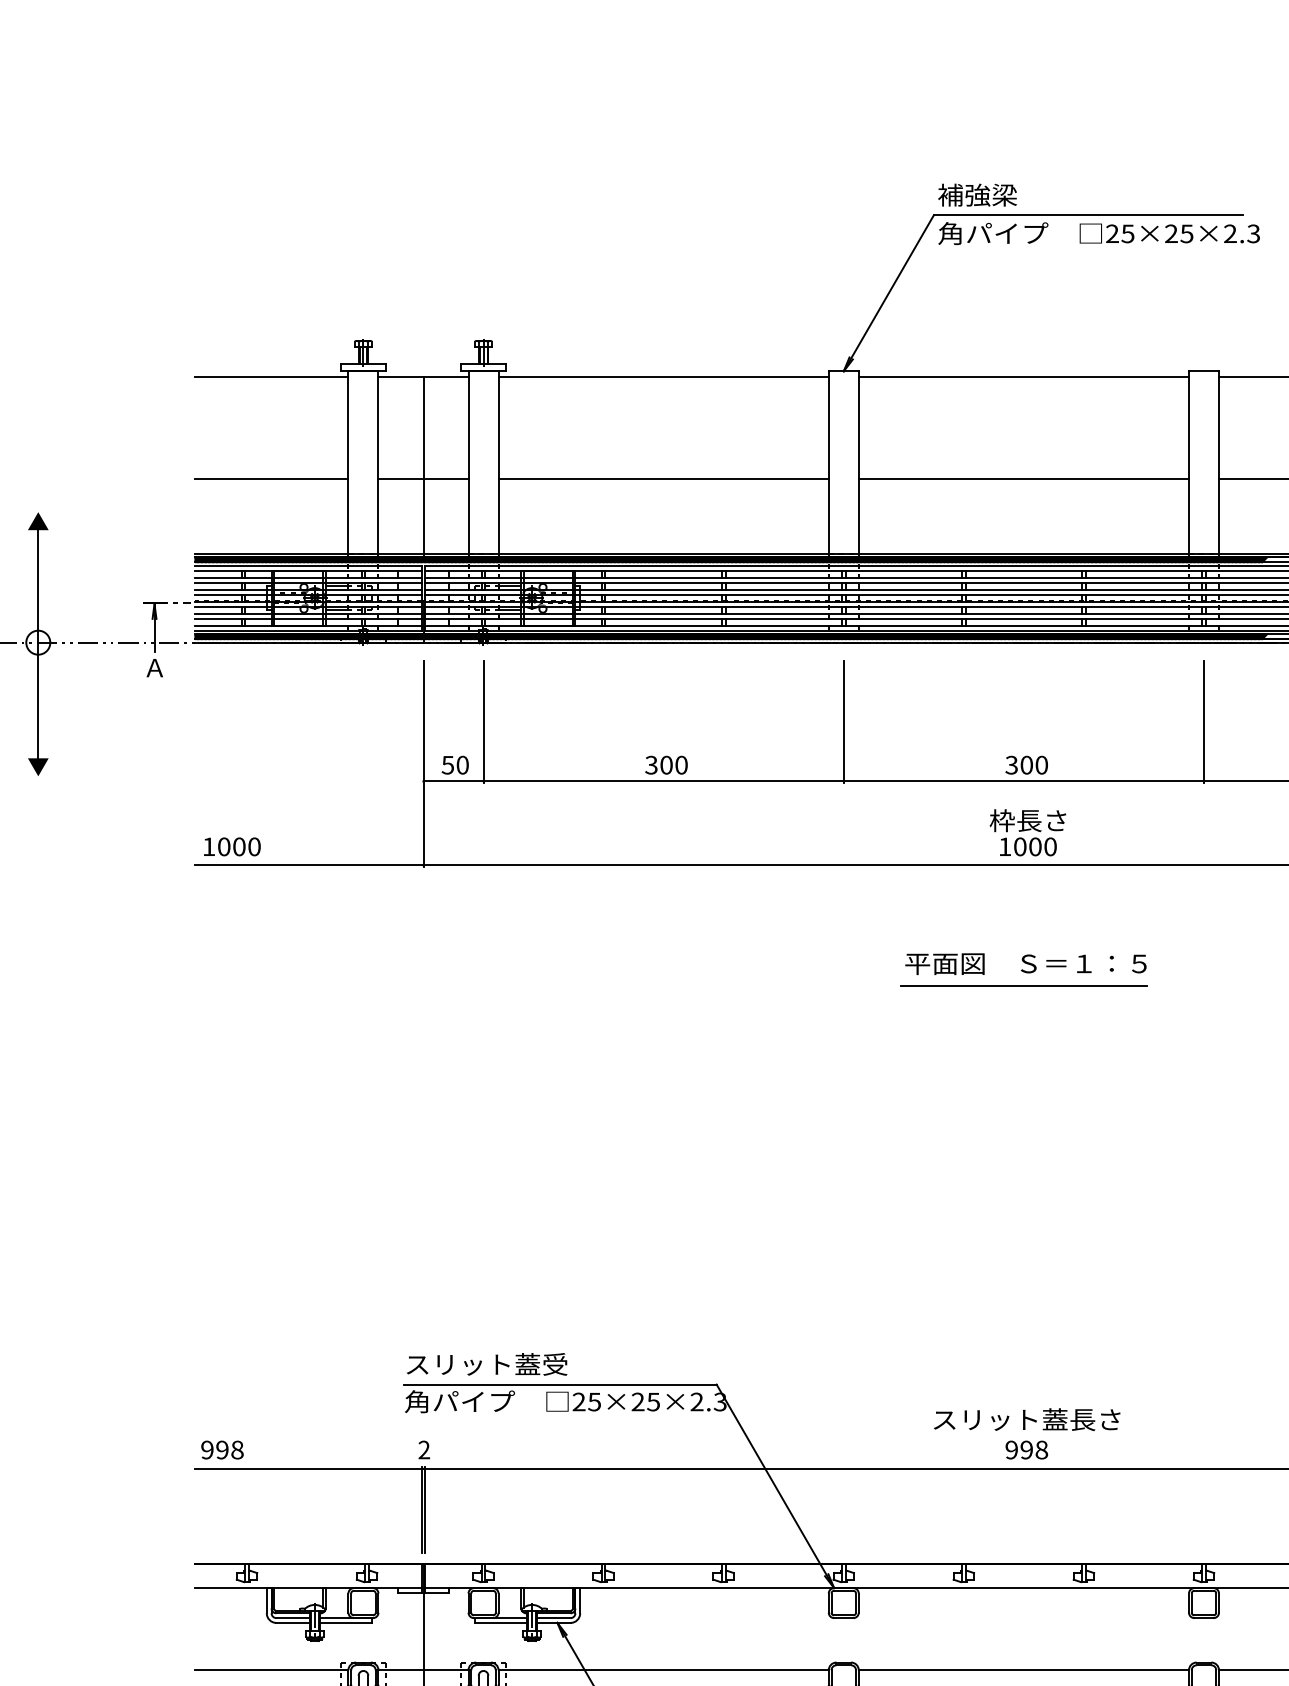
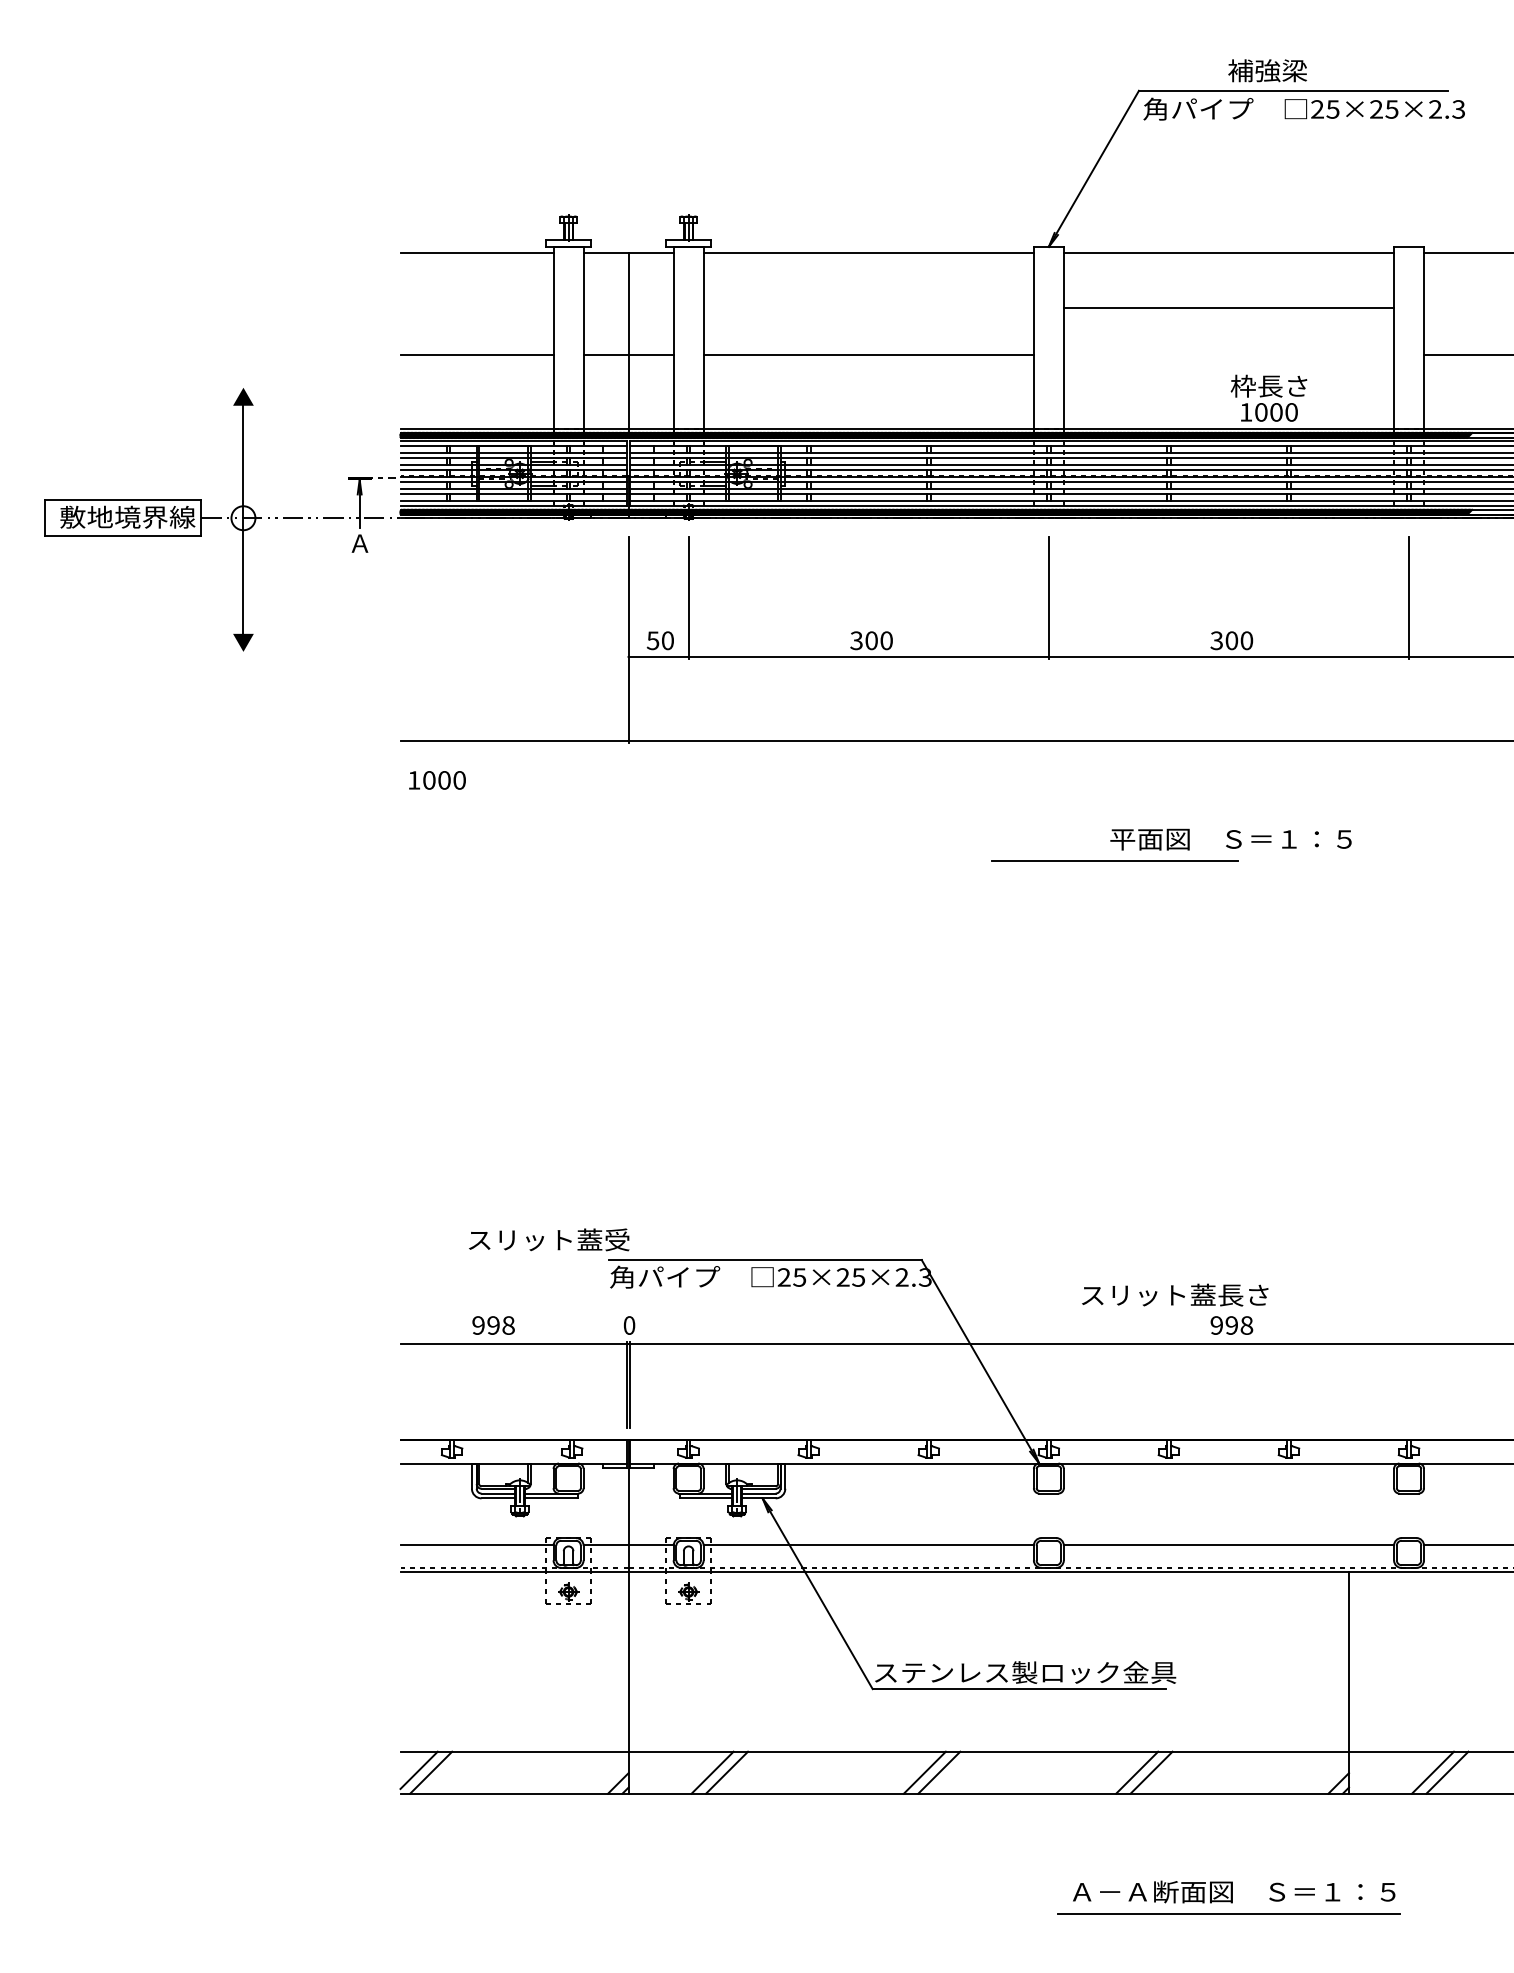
text: (977, 194) -> (1267, 70), moved
line: (1023, 478) -> (1228, 307), moved
text: (1027, 831) -> (1268, 397), moved
text: (232, 846) -> (437, 780), moved
line: (1023, 984) -> (1114, 860), moved
text: (487, 1364) -> (549, 1239), moved
text: (1027, 1419) -> (1175, 1294), moved
text: (222, 1450) -> (493, 1325), moved
text: (424, 1450) -> (629, 1325), 2 -> 0

